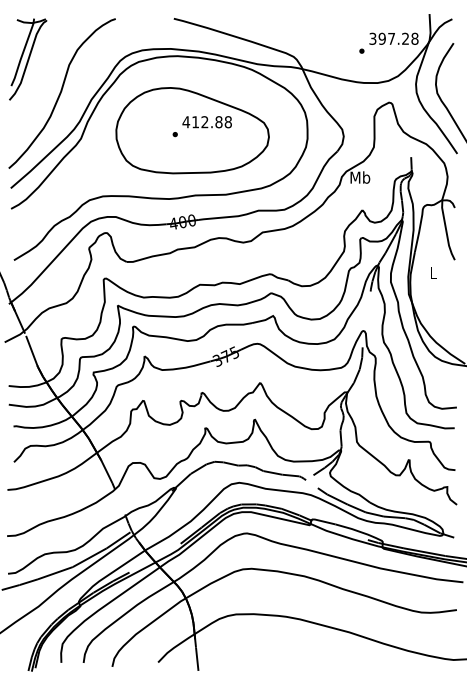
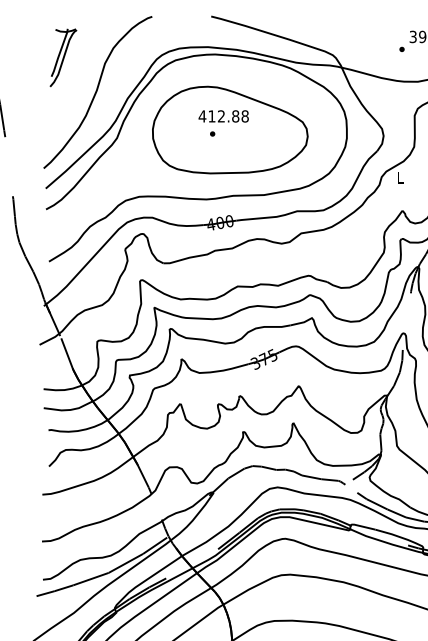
part: (28, 59) -> (63, 57), size x0.7
text: (206, 122) -> (223, 116), moved
text: (360, 177) -> (400, 177), Mb -> L

